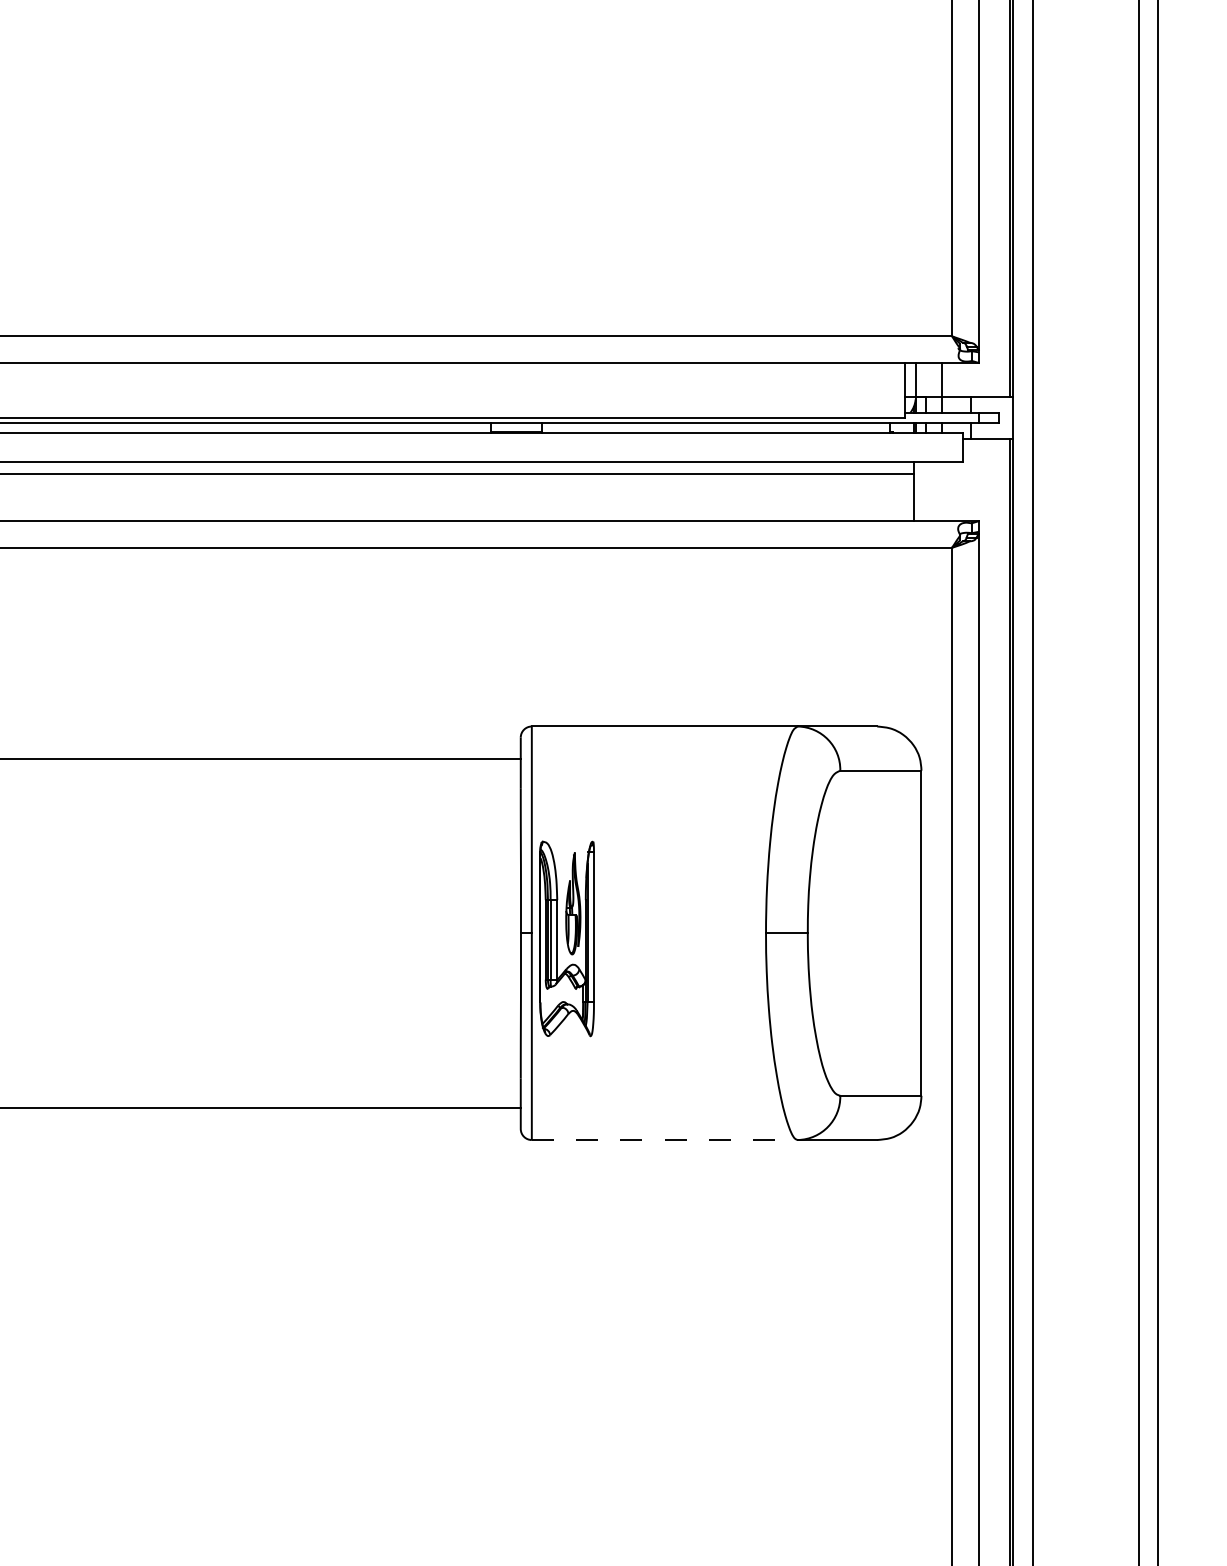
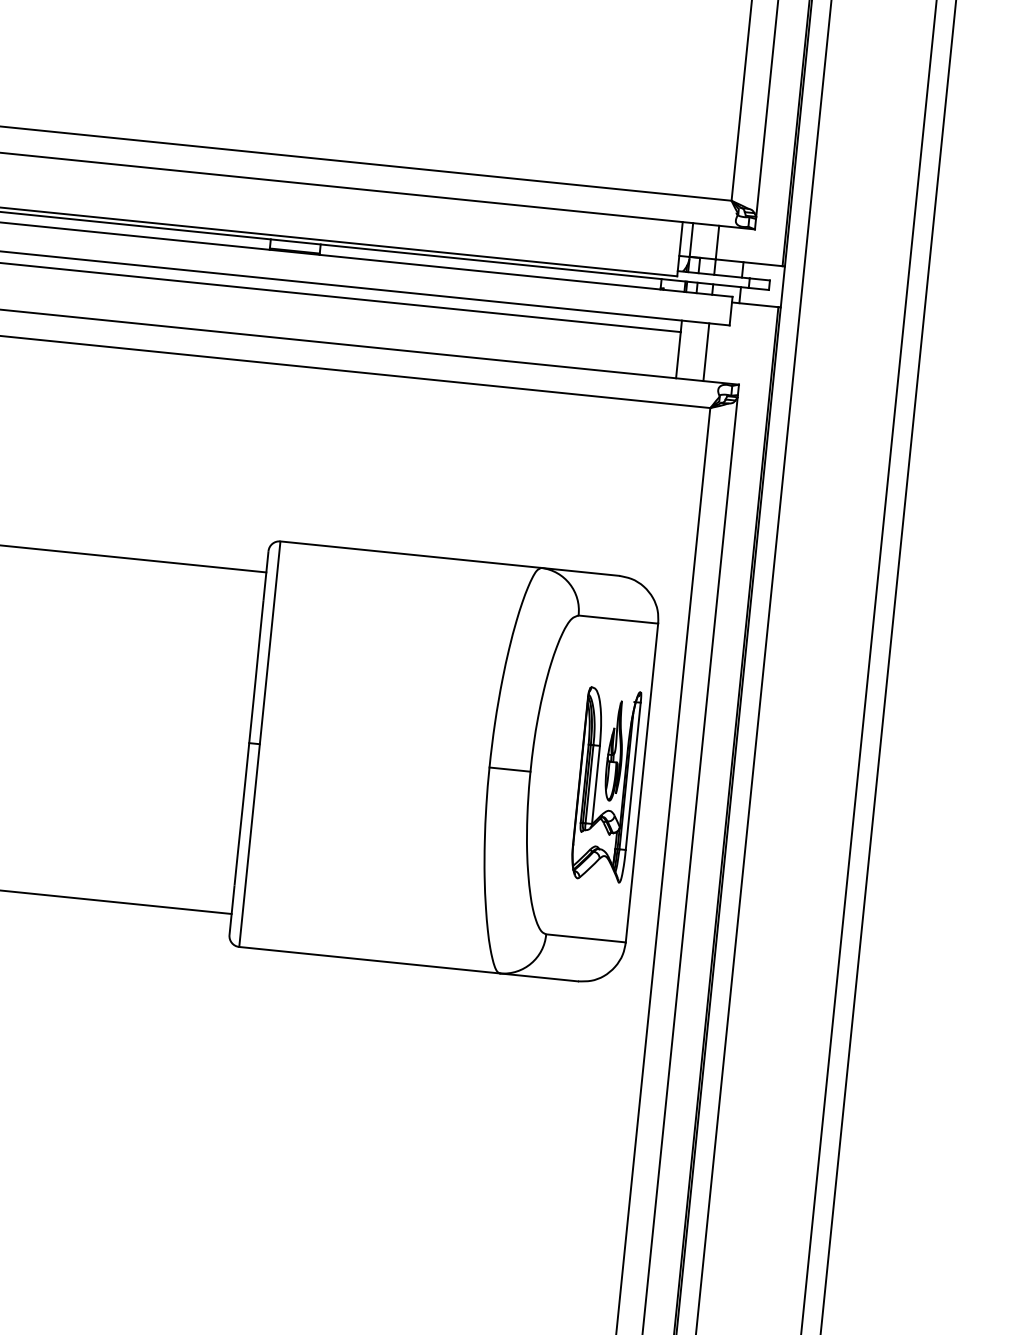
line: (942, 491) -> (706, 351), added
part: (566, 938) -> (605, 784), moved
line: (665, 1140) -> (370, 960), dashed -> solid

